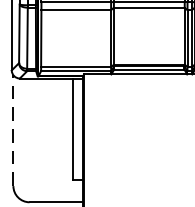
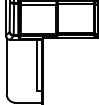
line: (12, 129) -> (6, 65), dashed -> solid

